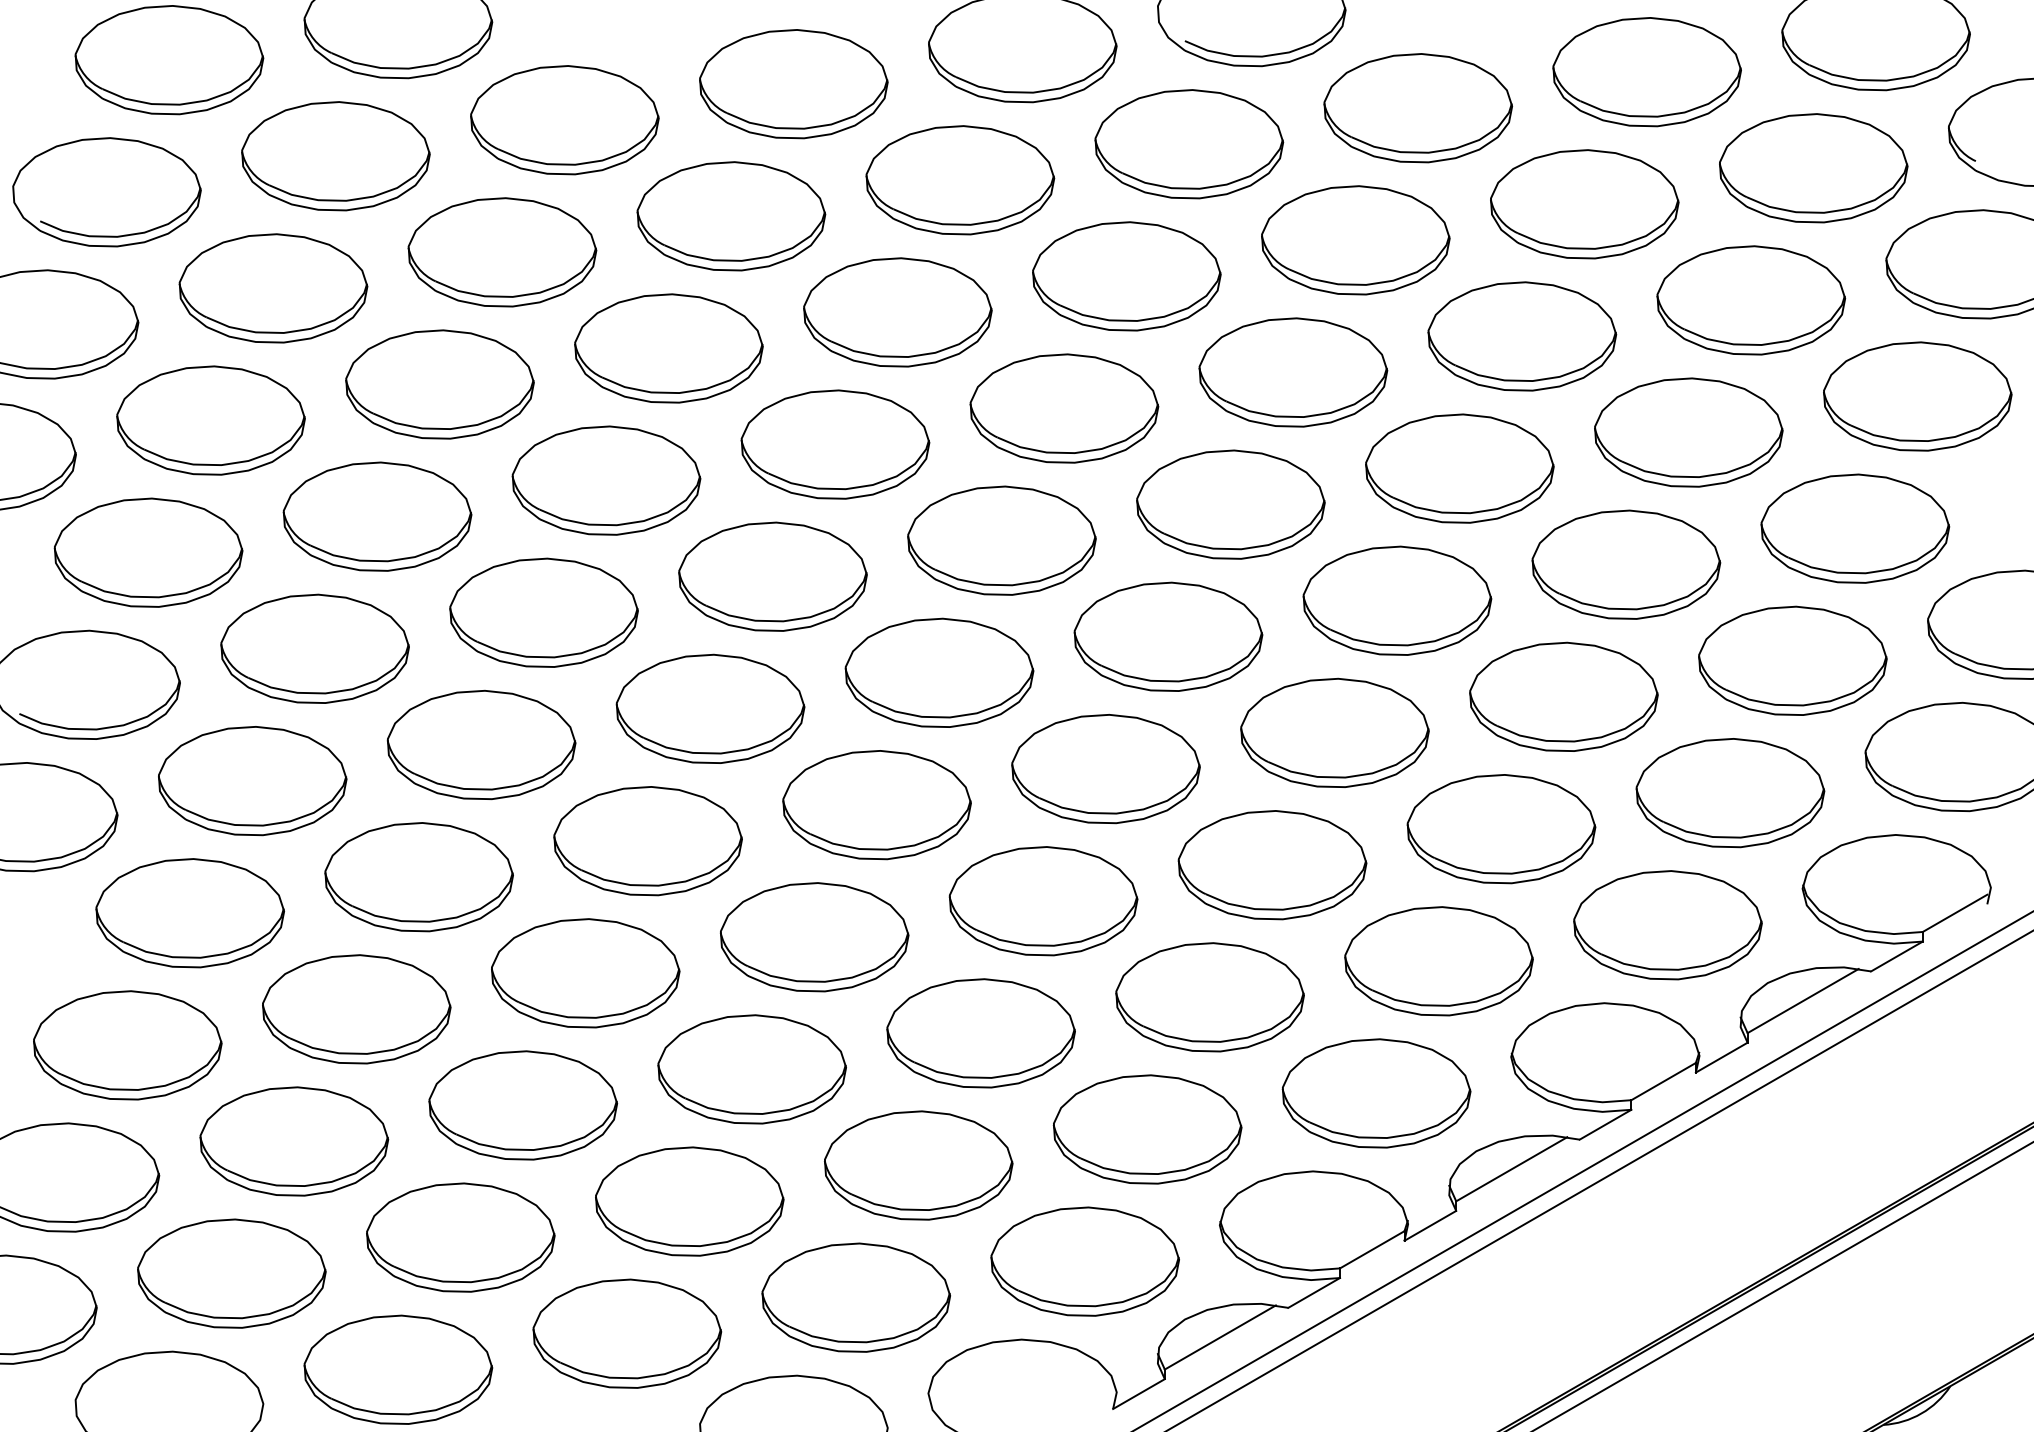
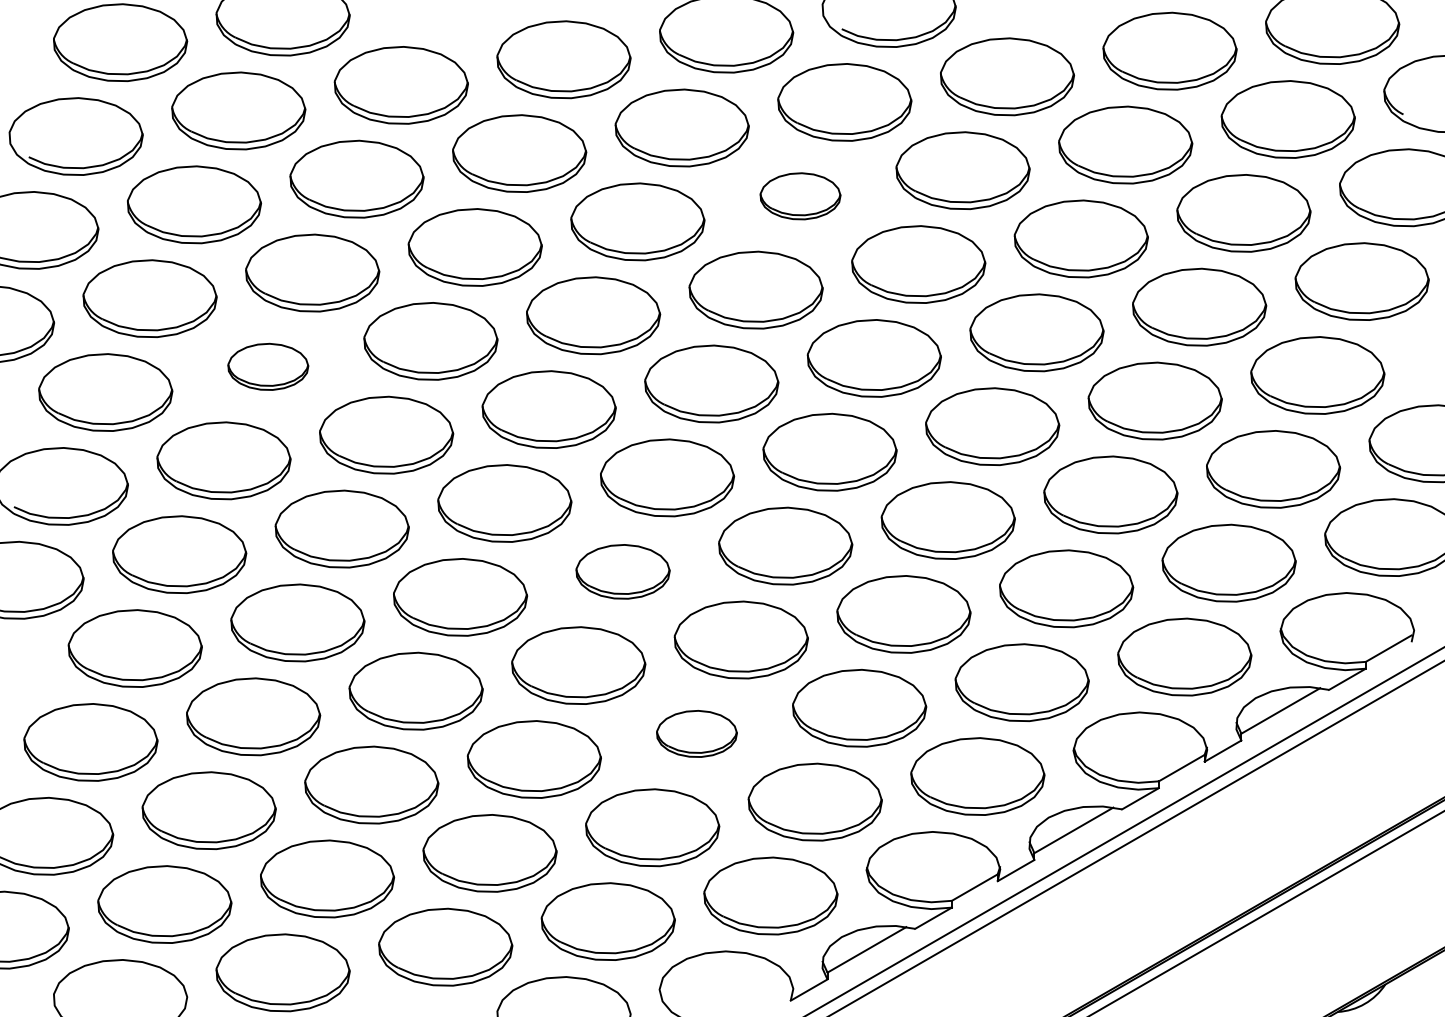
part: (1126, 276) -> (800, 196), size x0.6
part: (377, 516) -> (268, 366), size x0.6
part: (876, 805) -> (622, 572), size x0.7
part: (980, 1033) -> (696, 733), size x0.6

